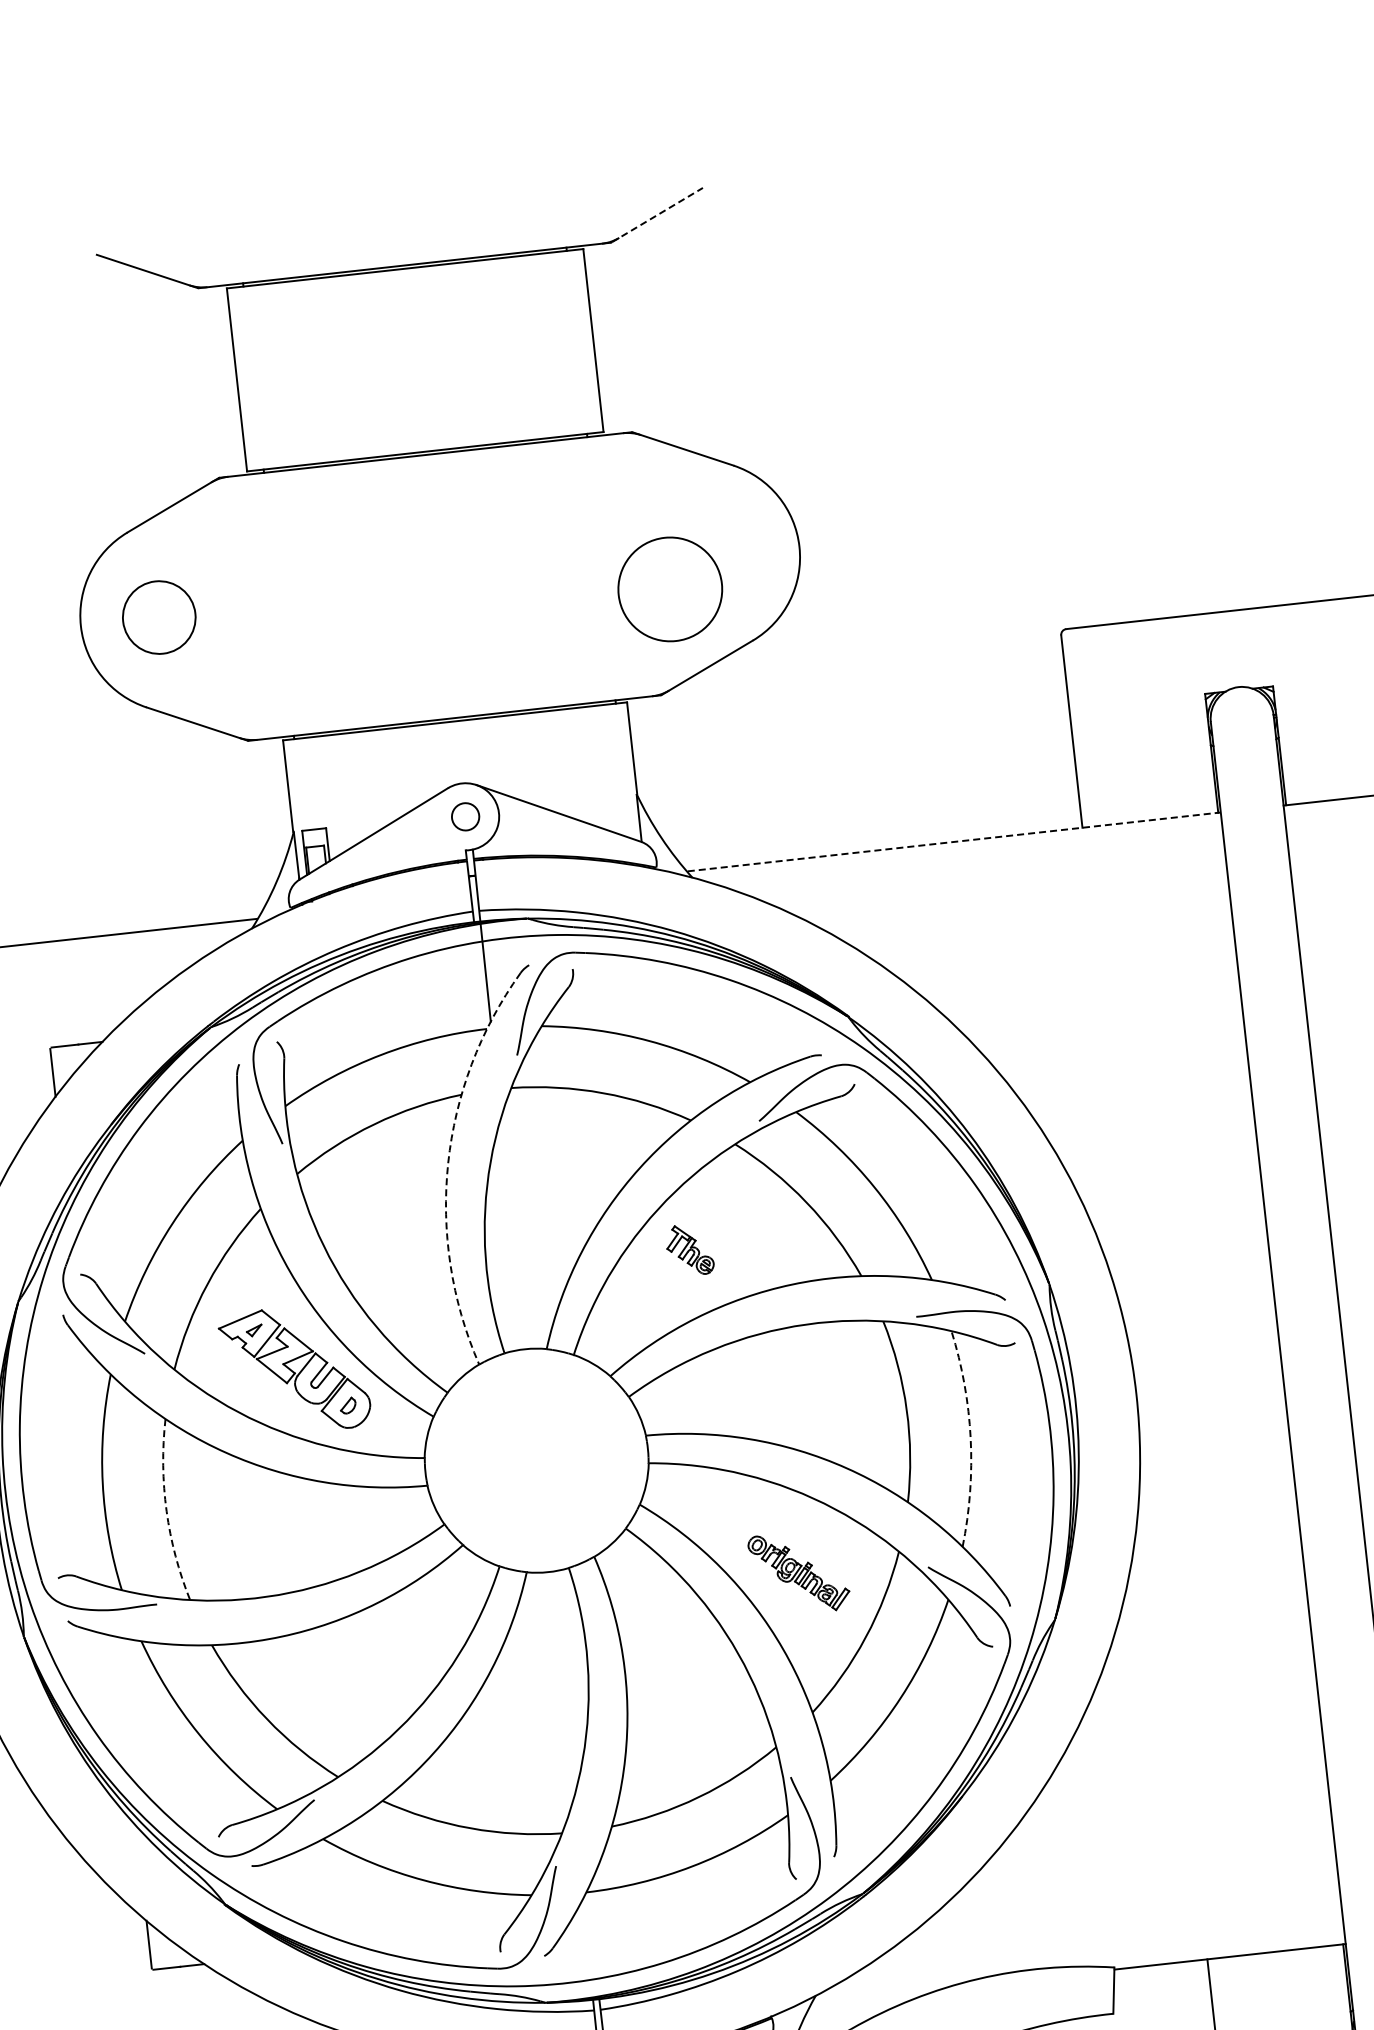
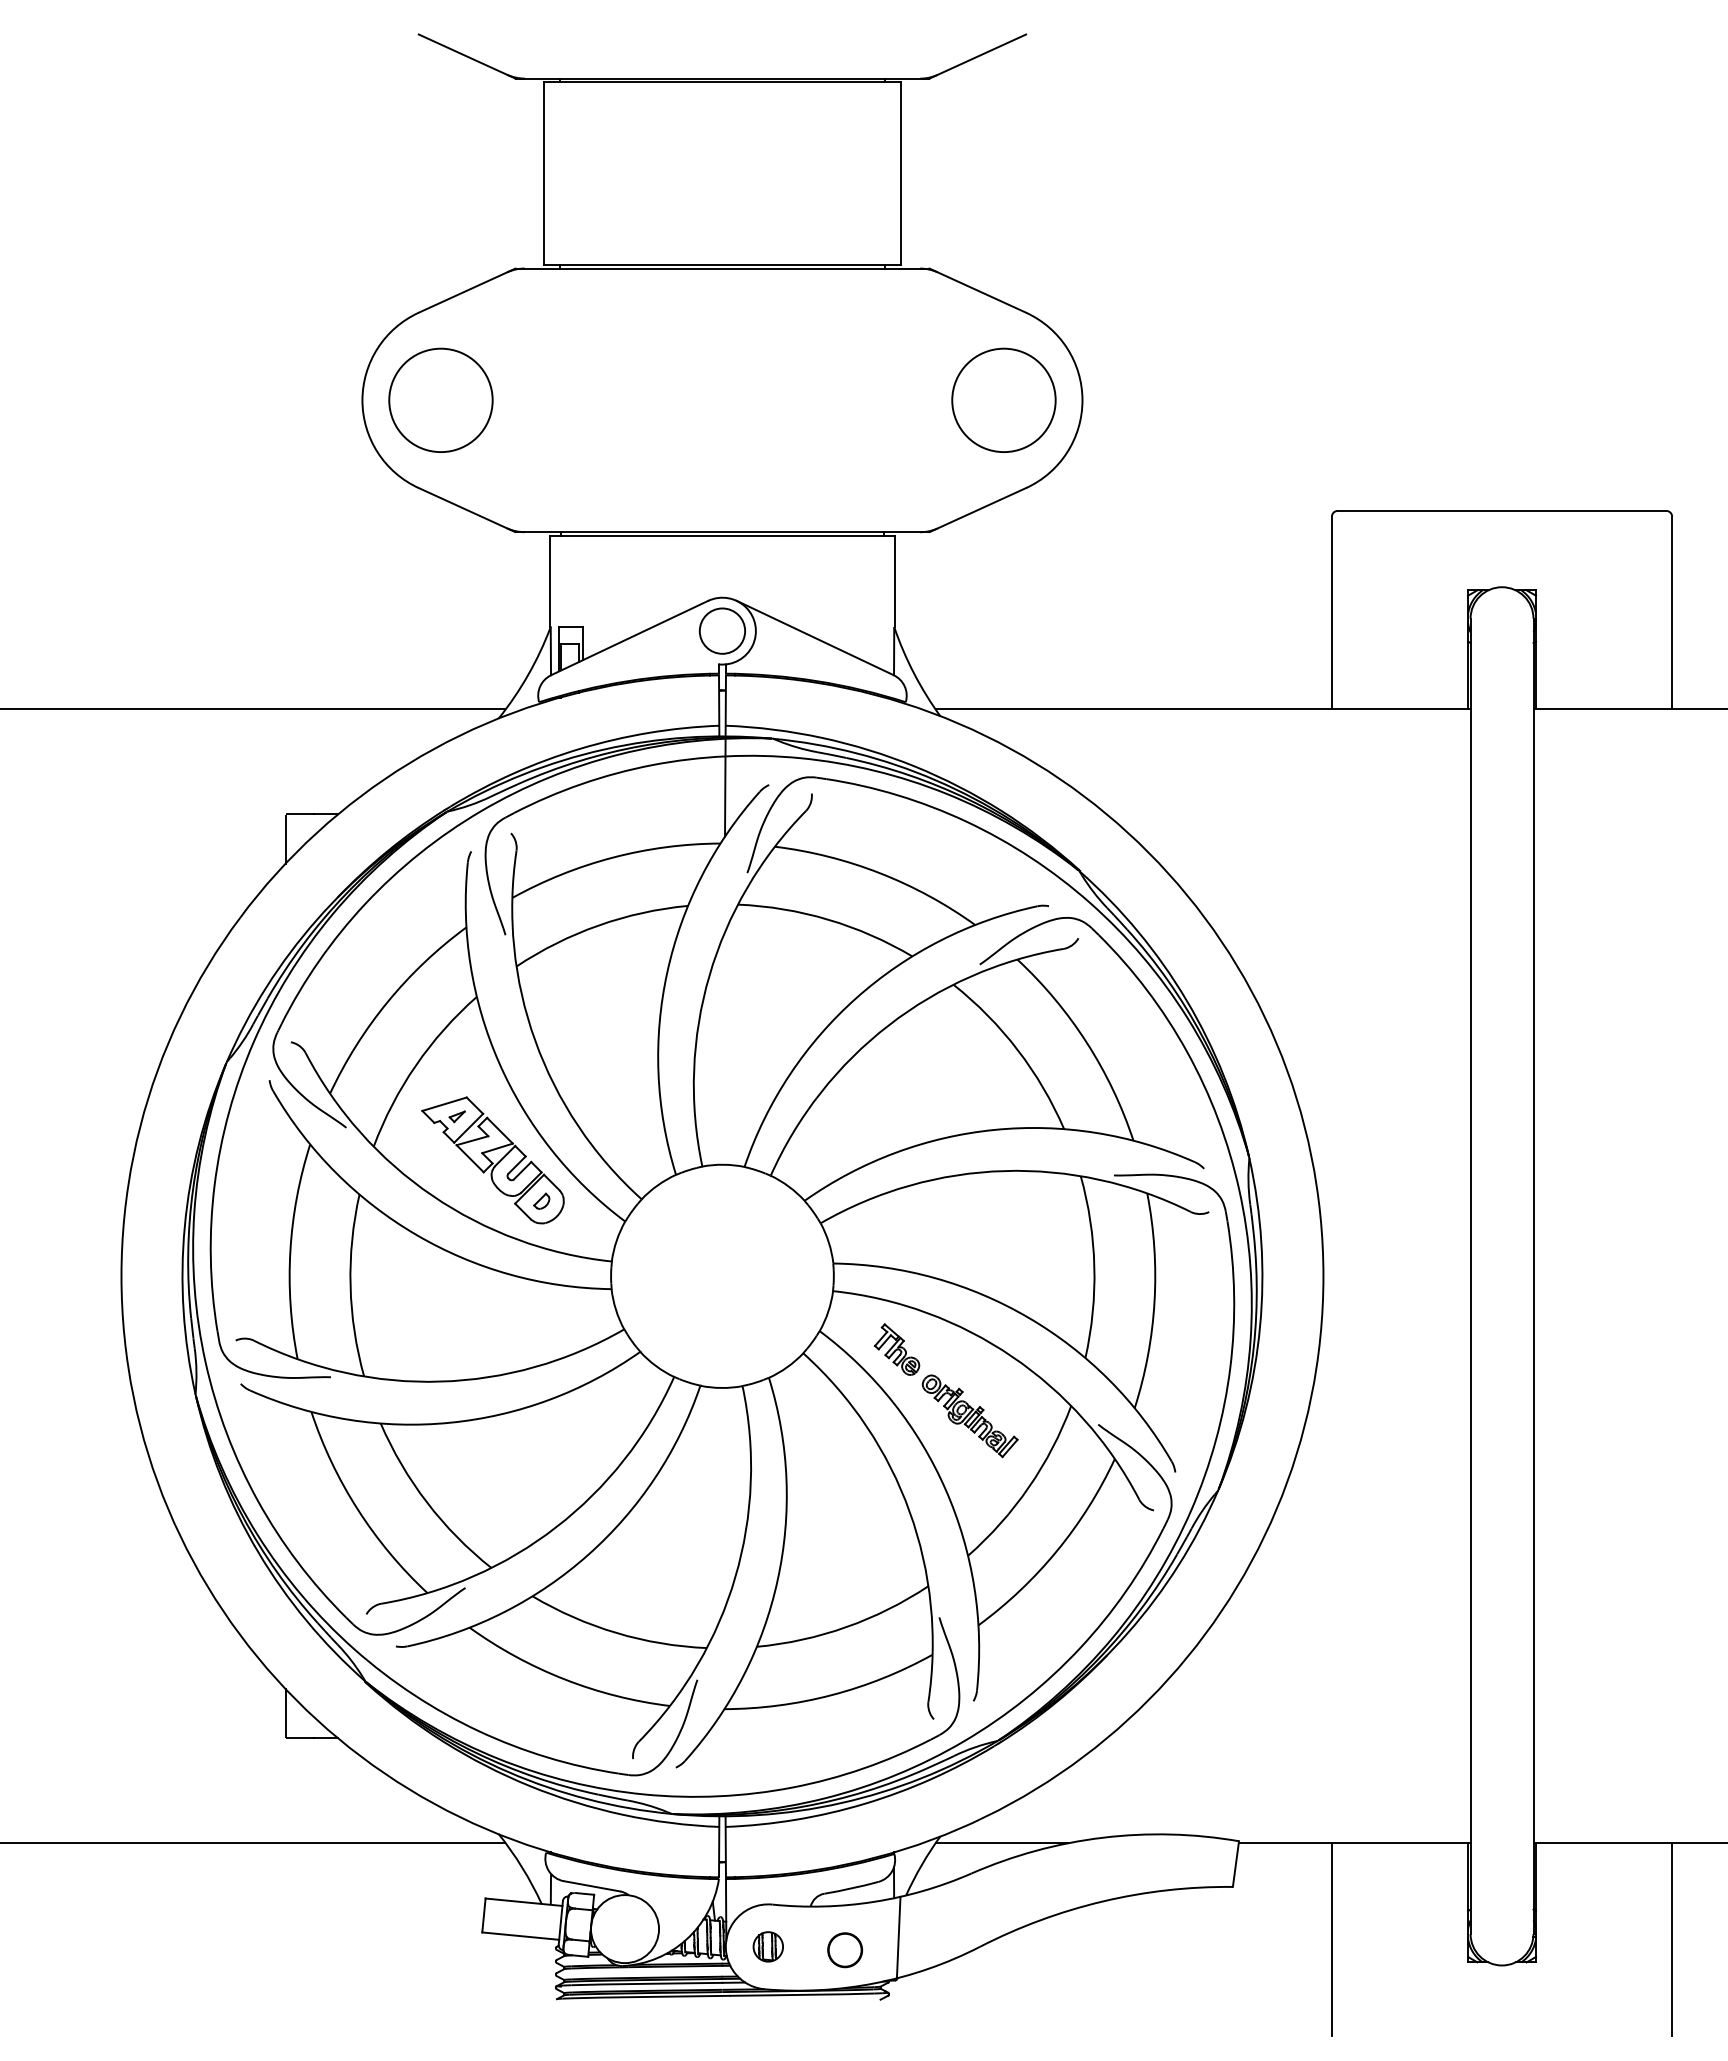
line: (657, 215) -> (978, 56), dashed -> solid
circle: (669, 588) -> (1003, 399), moved
circle: (158, 617) -> (440, 400), size x1.43
circle: (465, 816) -> (722, 630), size x1.67
line: (955, 841) -> (1204, 709), dashed -> solid
arc: (448, 1163) -> (667, 972), dashed -> solid
part: (689, 1250) -> (896, 1349), moved
arc: (970, 1438) -> (1154, 1301), dashed -> solid
arc: (166, 1510) -> (350, 1285), dashed -> solid
line: (878, 1995) -> (1002, 1843), added

